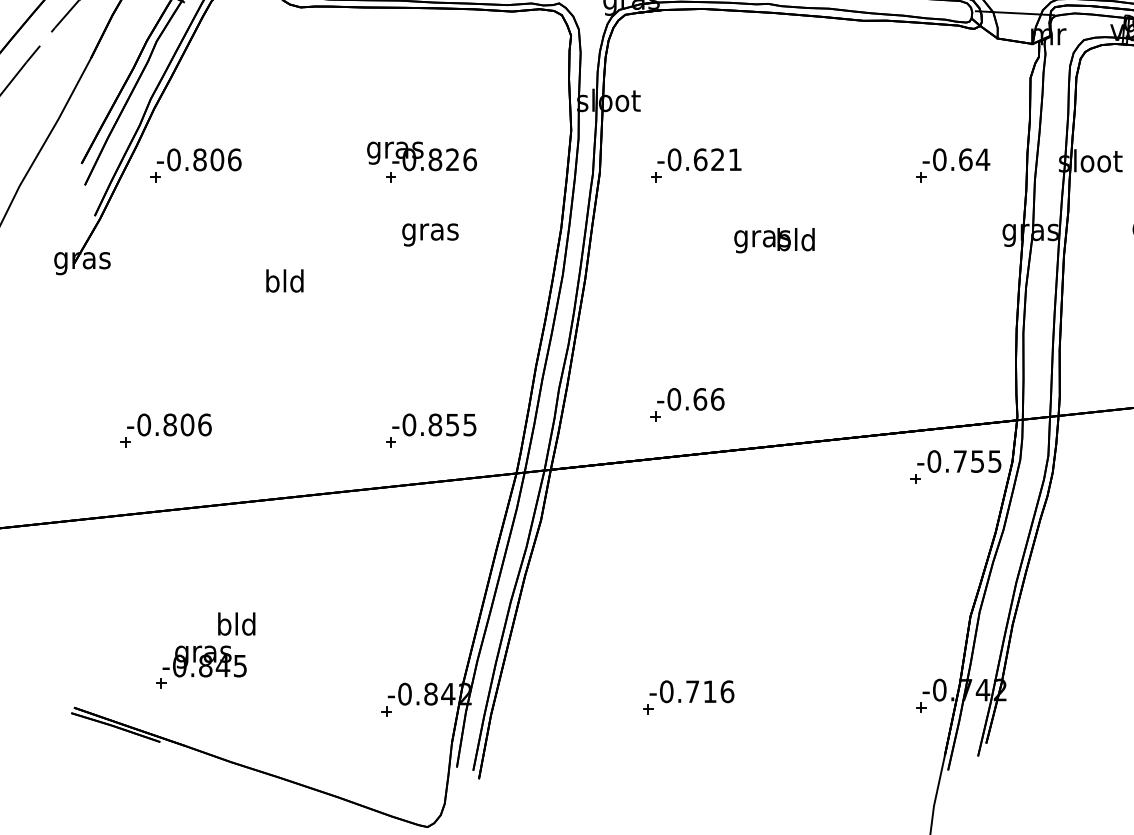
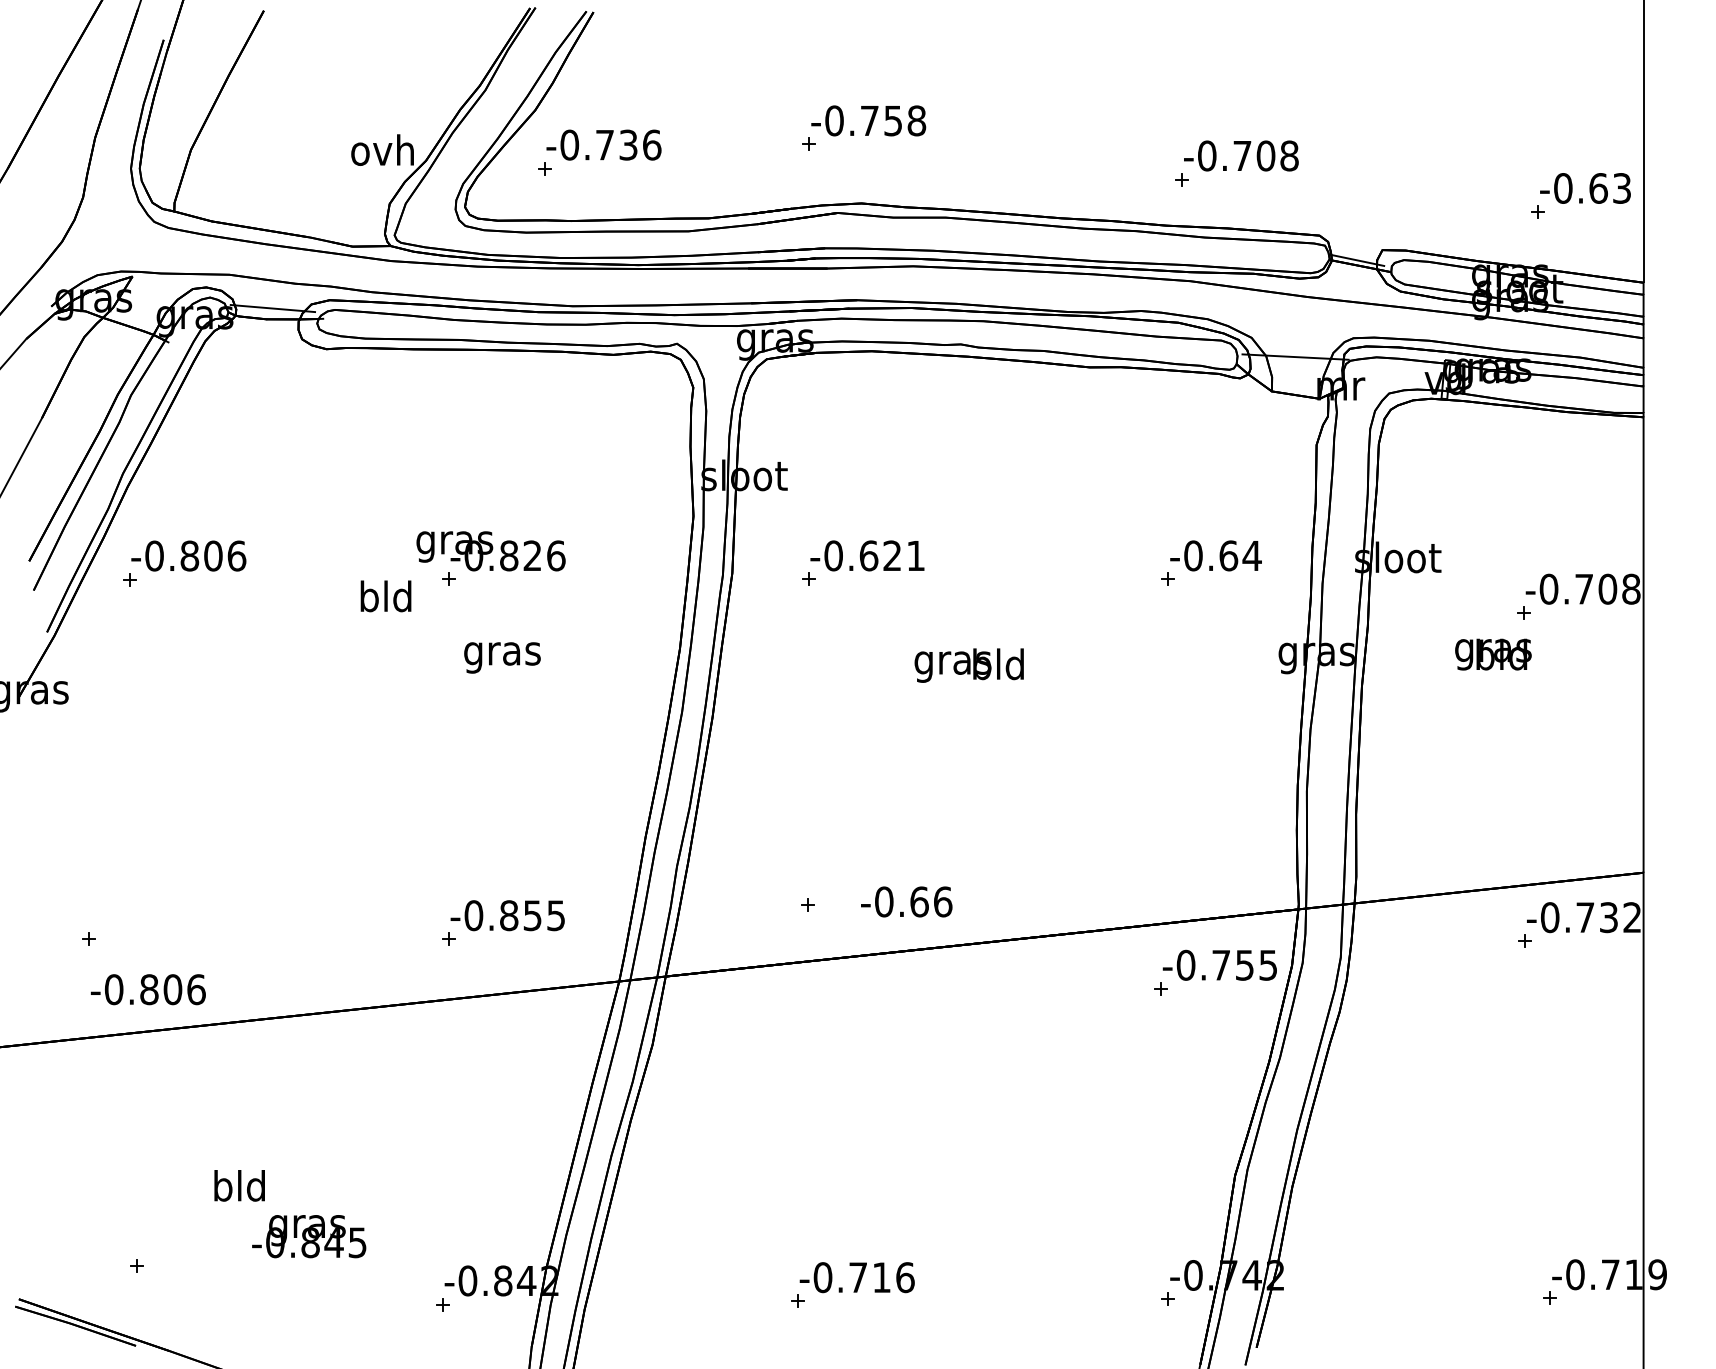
text: (284, 281) -> (385, 596), moved
text: (690, 399) -> (906, 901), moved
text: (169, 424) -> (148, 989), moved
text: (204, 661) -> (309, 1236), moved

